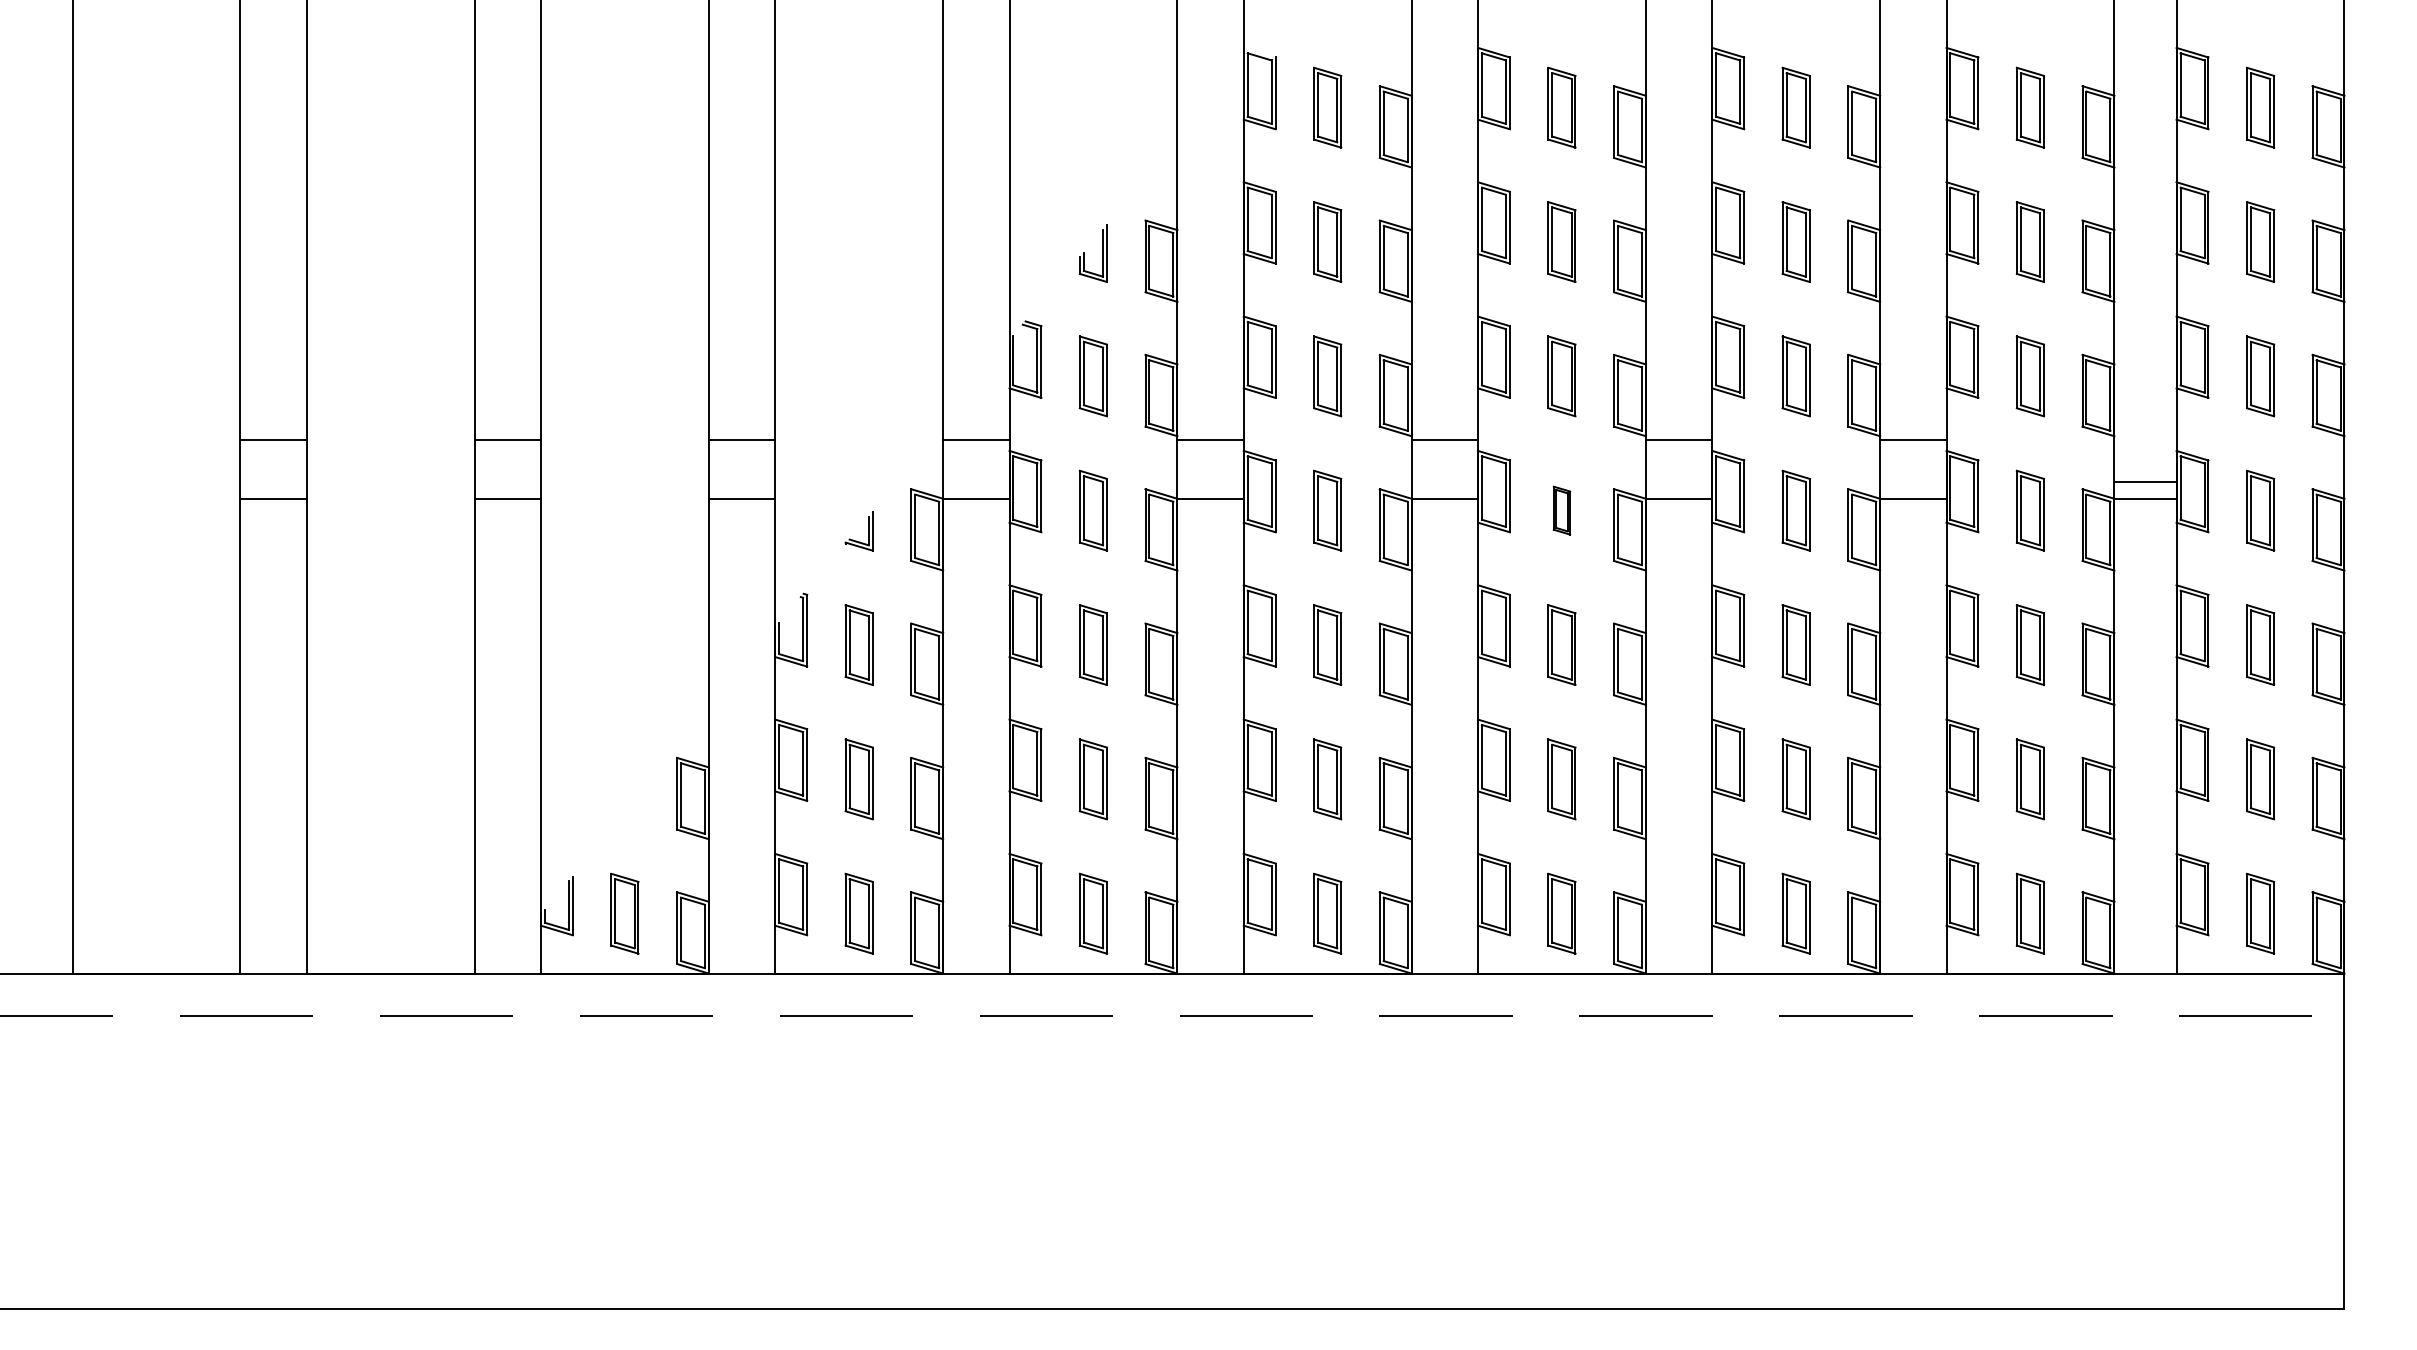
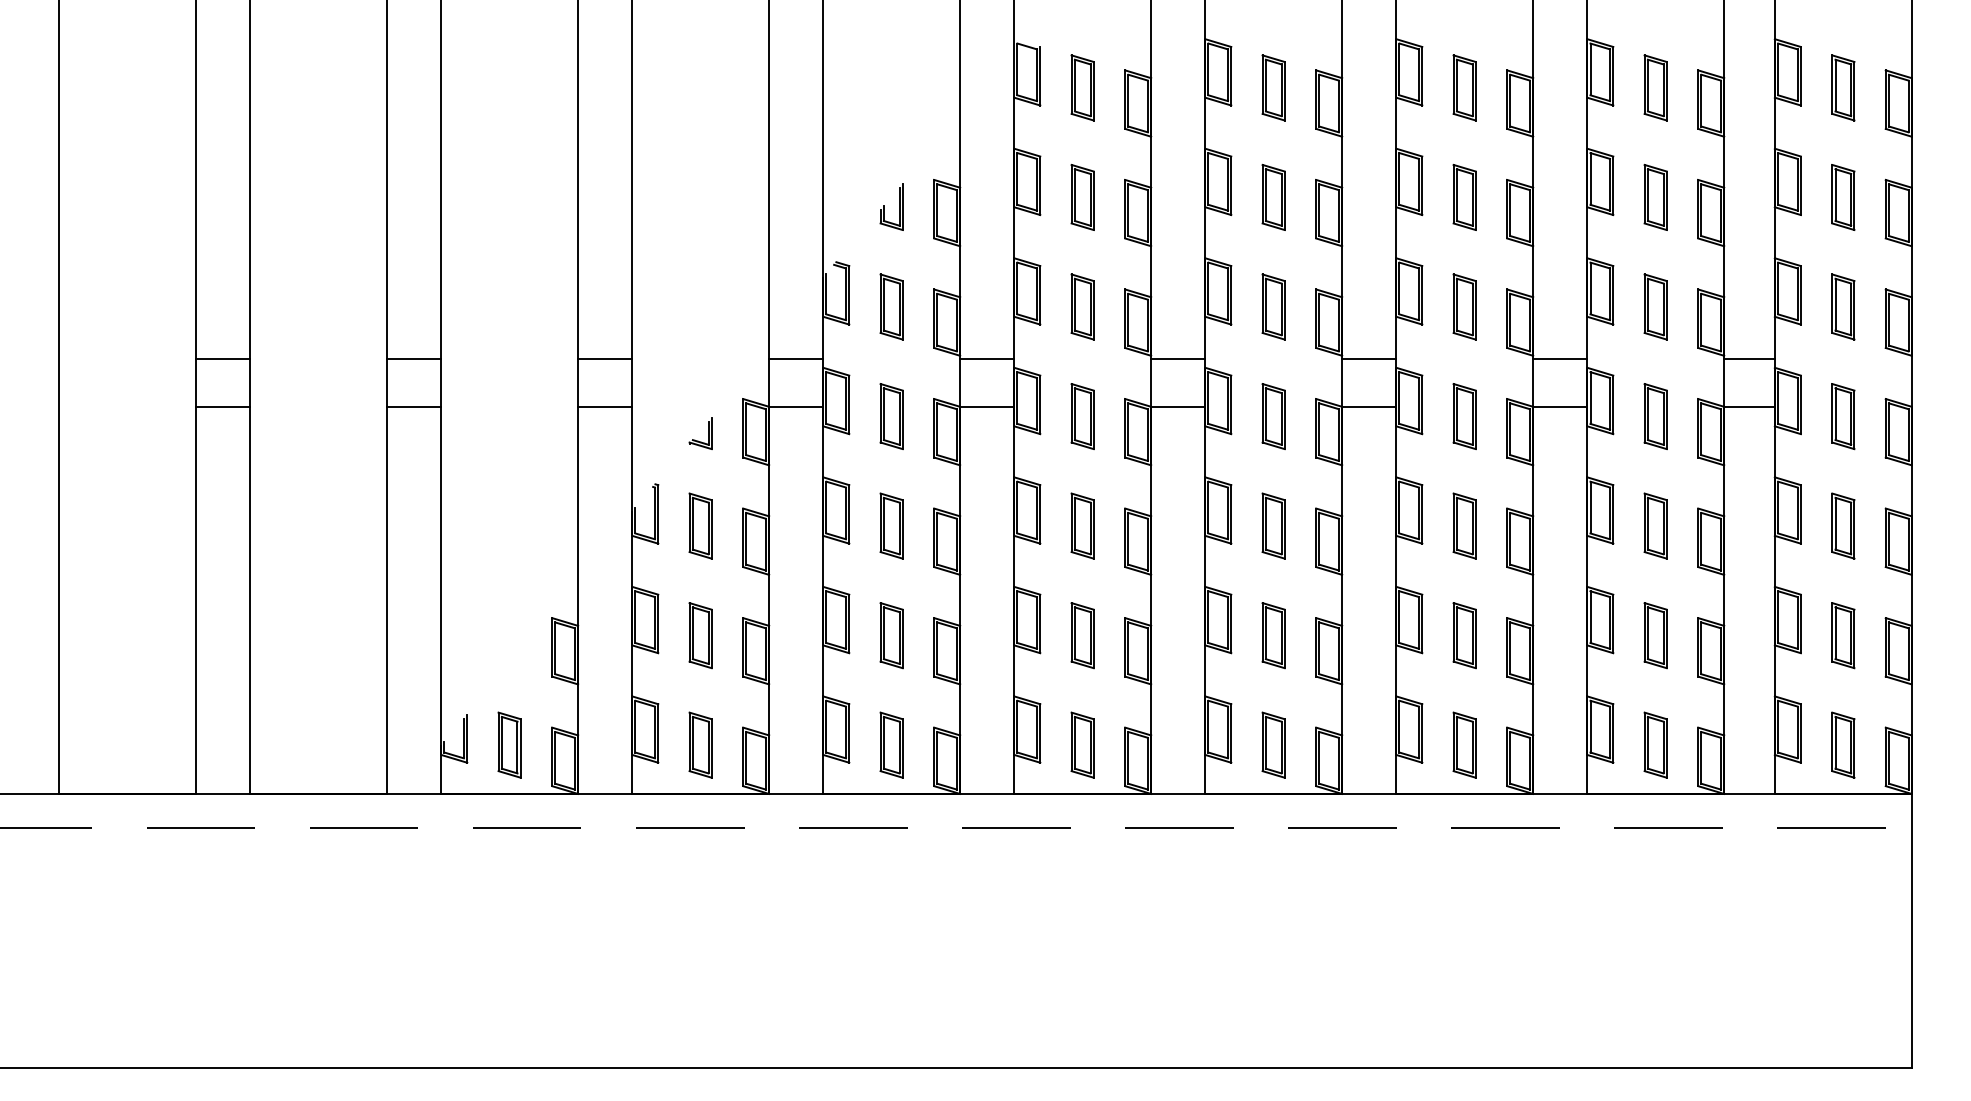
line: (2145, 482) -> (1749, 359), moved
part: (1561, 510) -> (1273, 416), size x1.67

